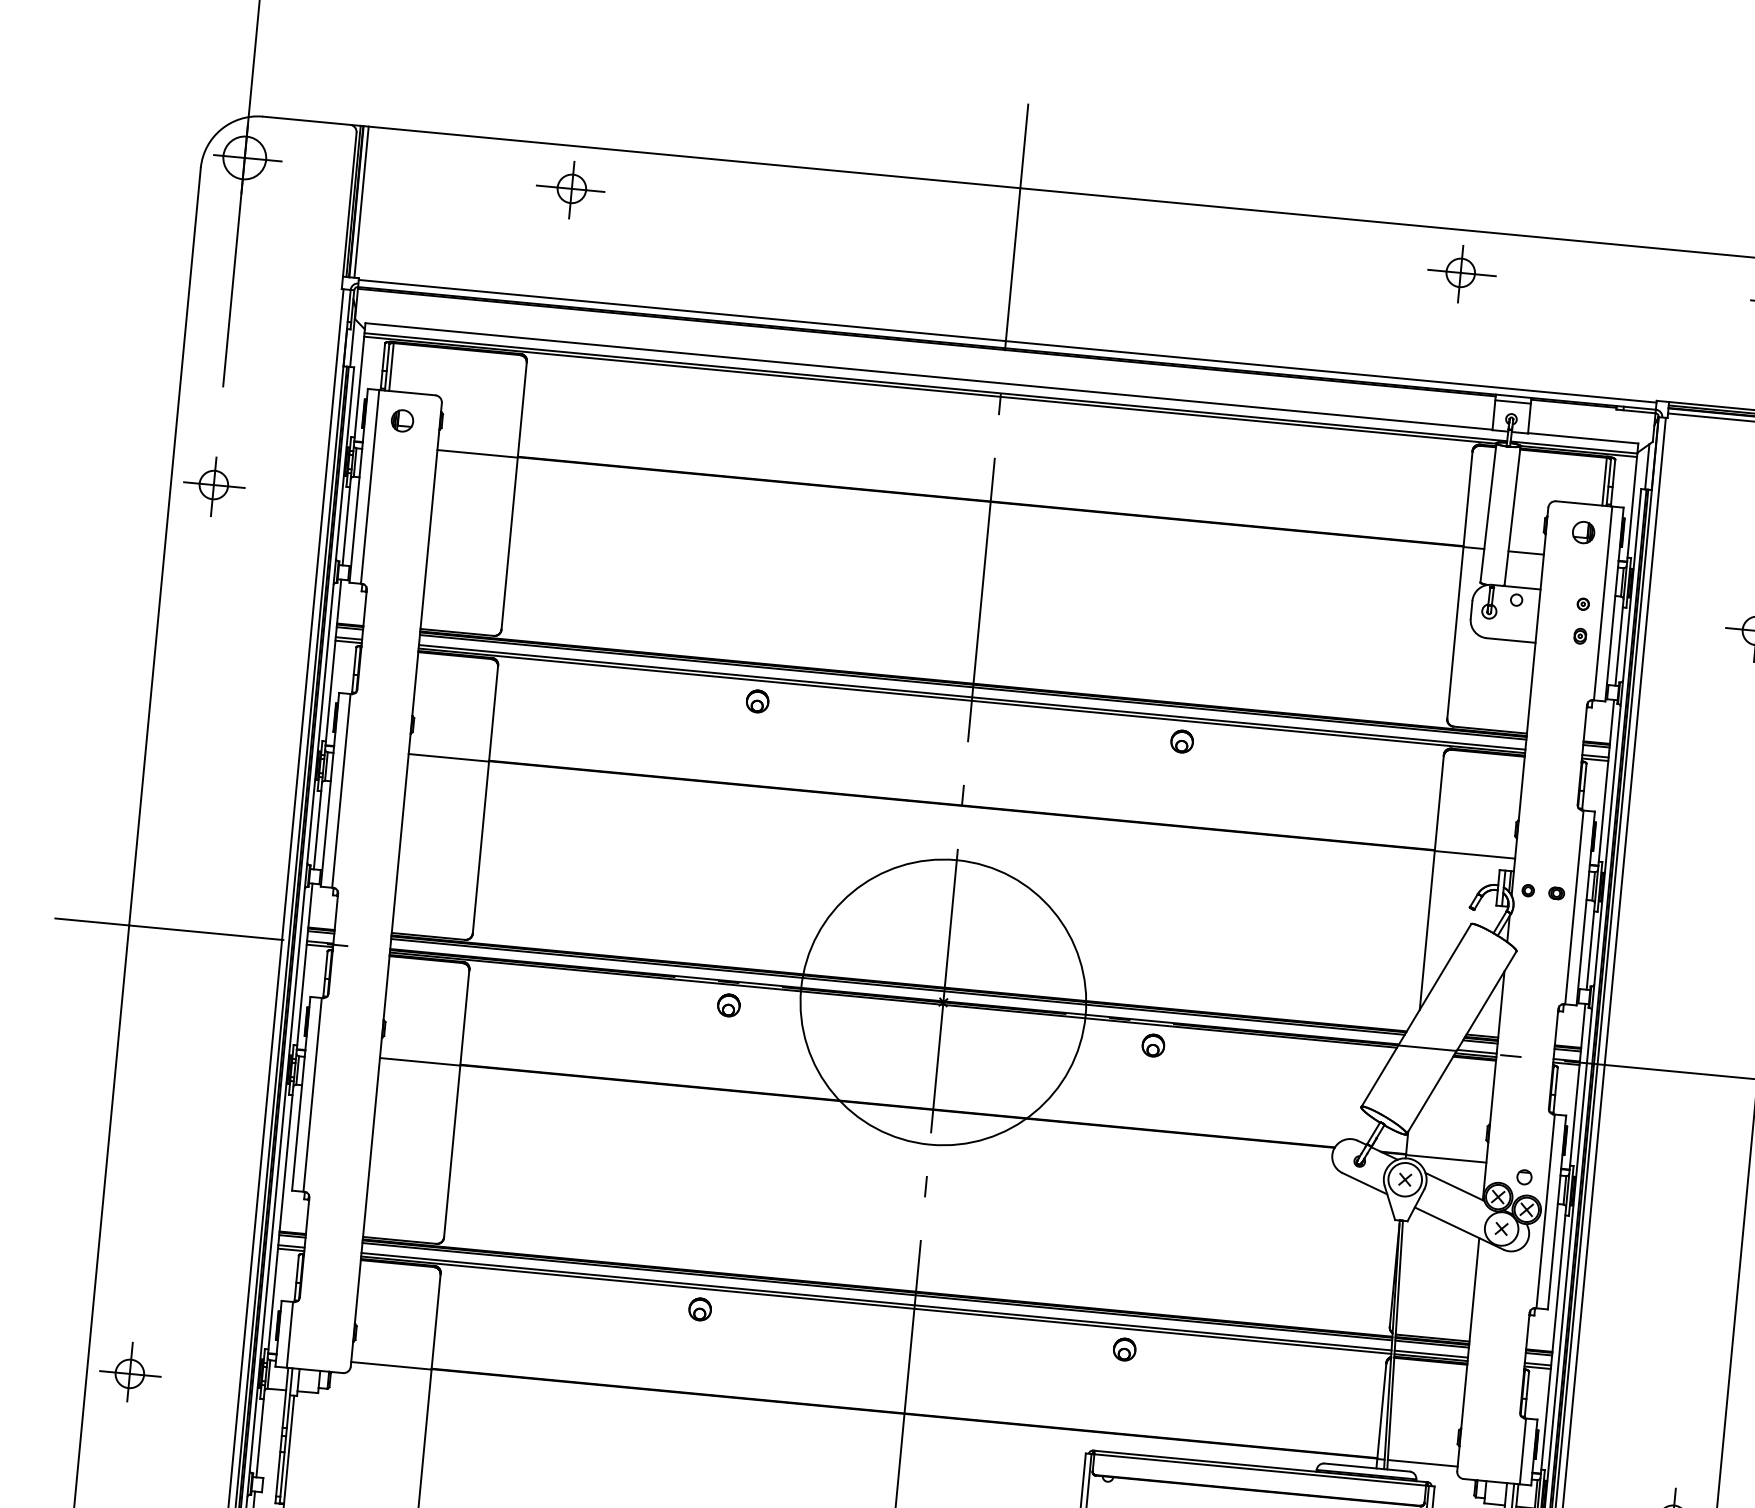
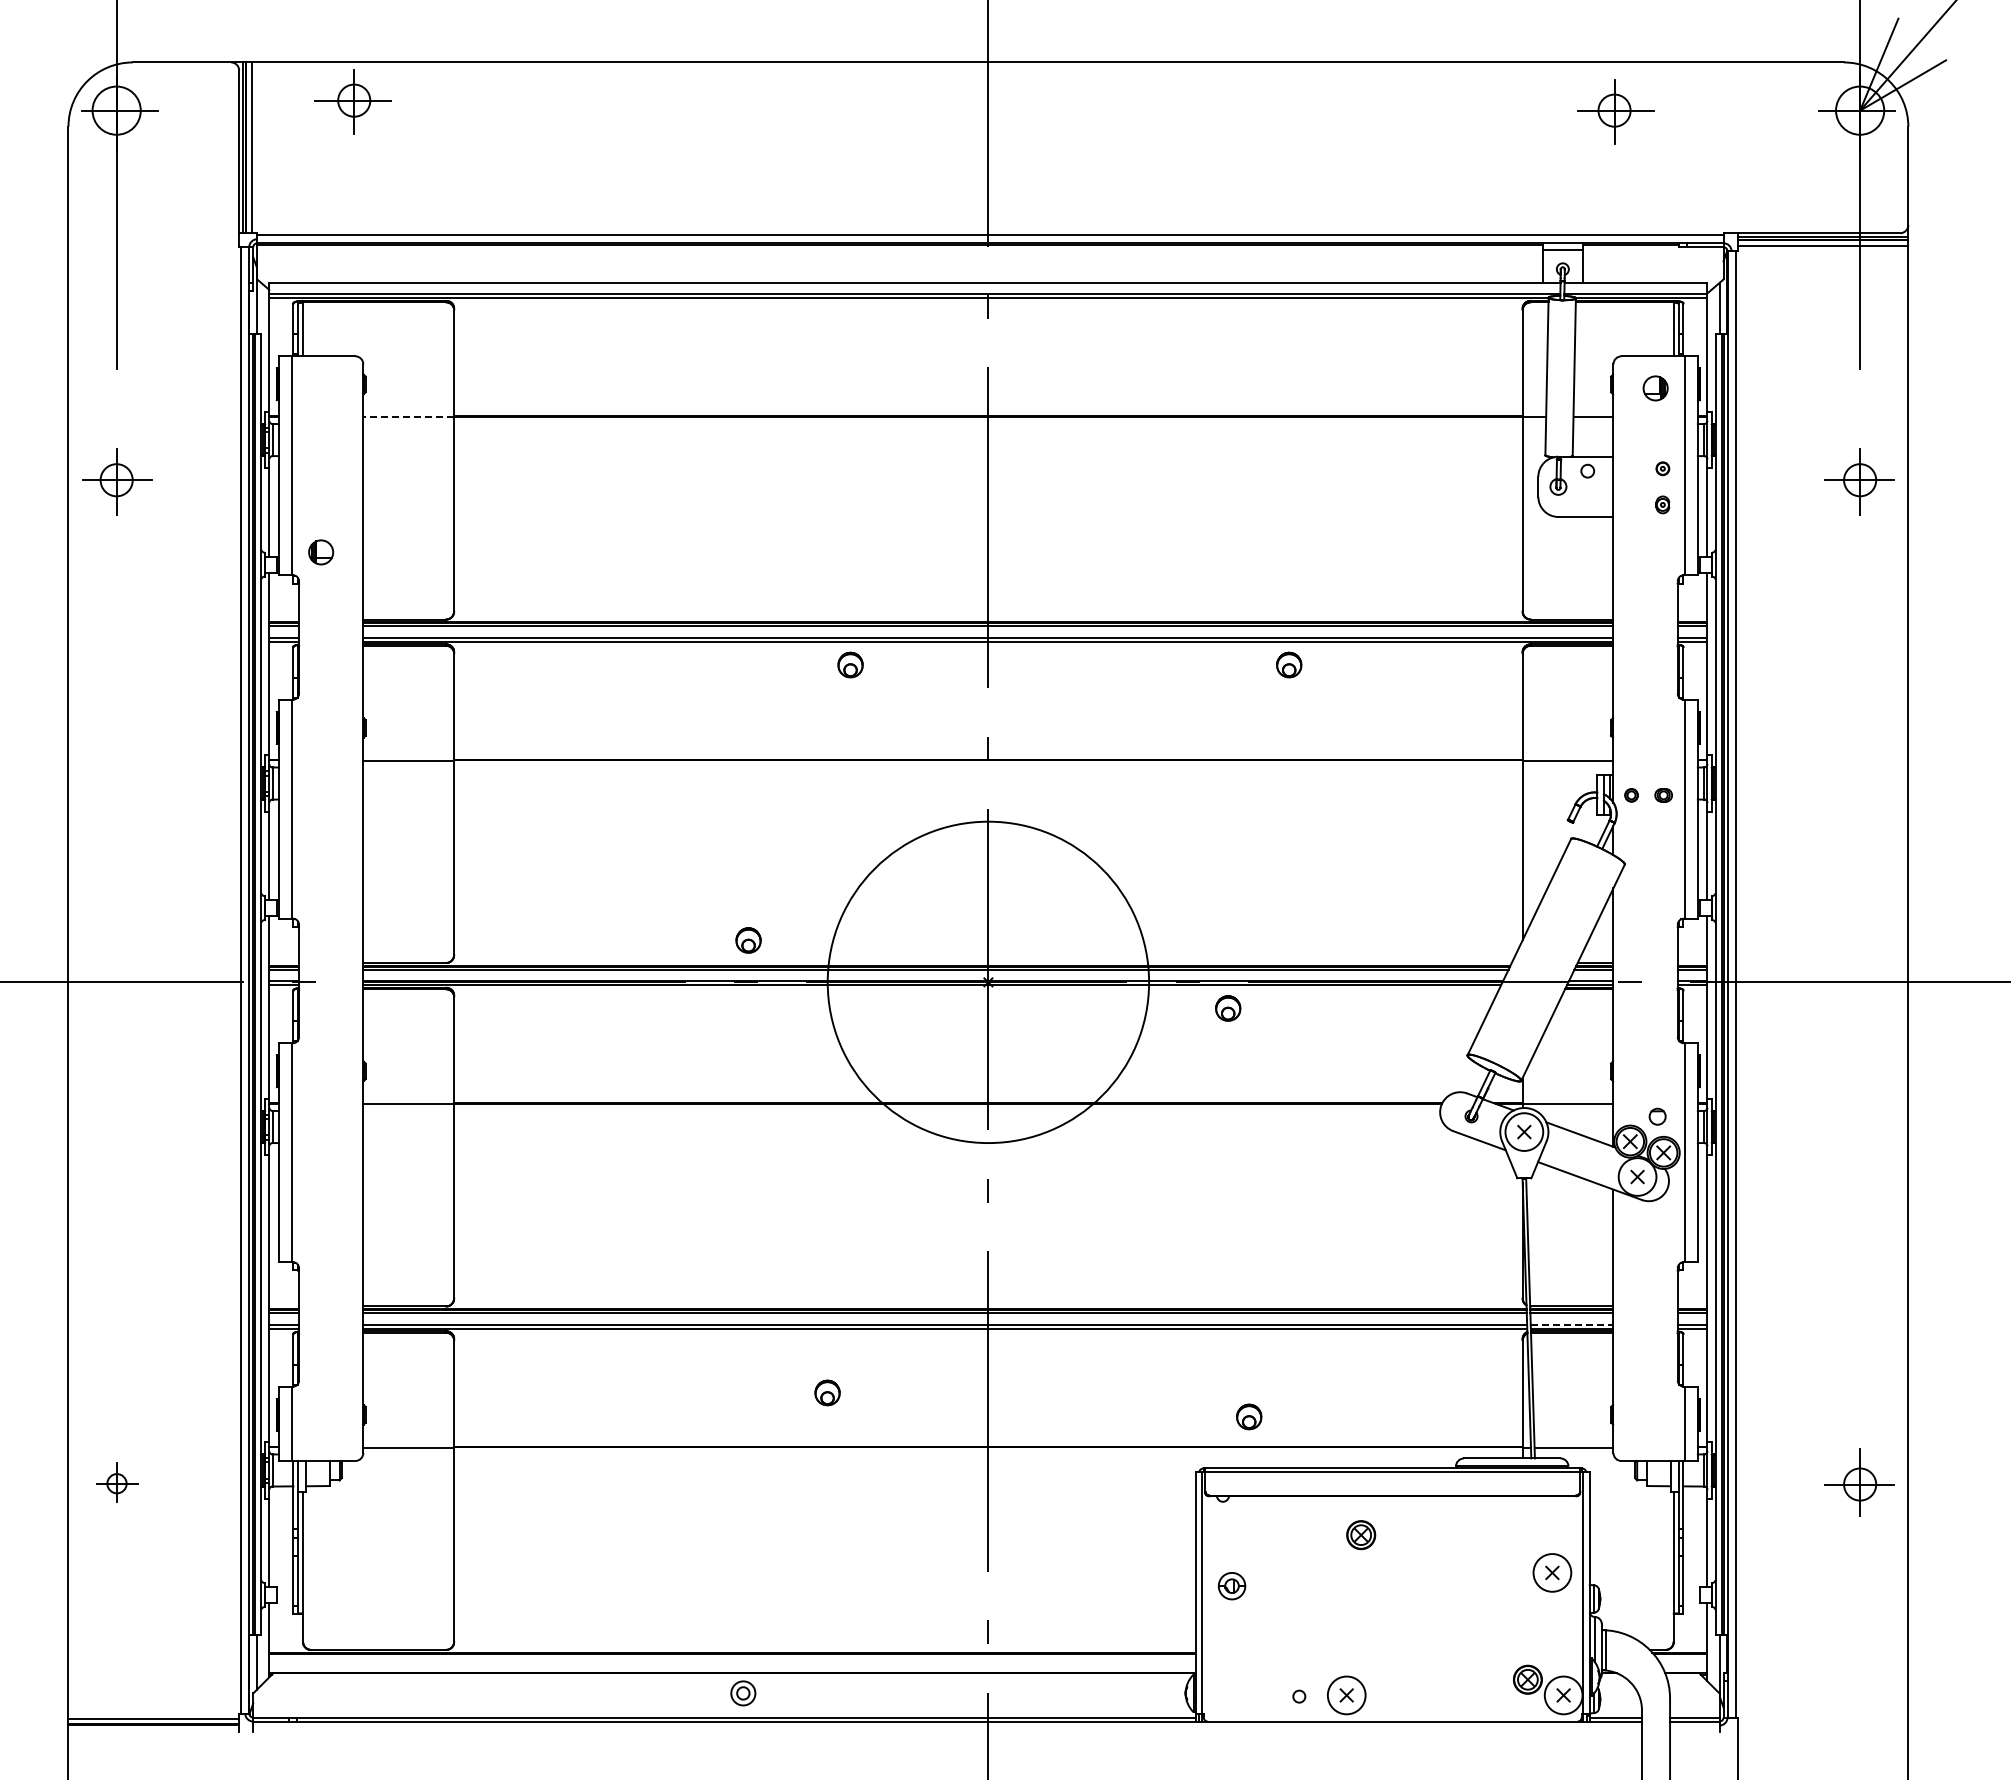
part: (570, 189) -> (352, 101), moved
part: (1461, 273) -> (1615, 111), moved
part: (402, 421) -> (321, 552), moved
line: (477, 453) -> (408, 417), solid -> dashed
part: (757, 701) -> (850, 664), moved
part: (1182, 741) -> (1289, 664), moved
part: (728, 1005) -> (748, 940), moved
part: (700, 1309) -> (827, 1392), moved
part: (1125, 1349) -> (1249, 1416), moved
line: (1431, 1354) -> (1572, 1324), solid -> dashed
part: (130, 1372) -> (117, 1482), size x0.6

